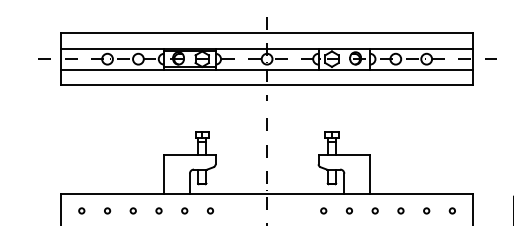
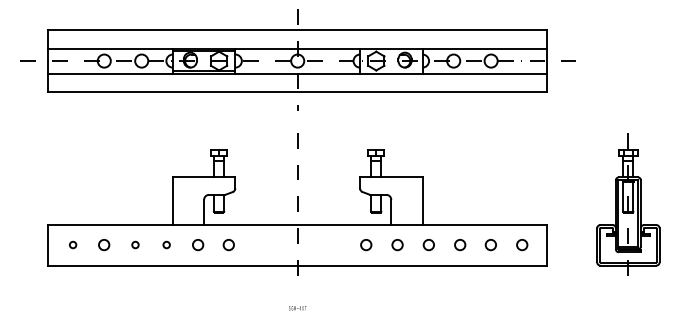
circle: (107, 210) -> (104, 244), size x1.6
circle: (184, 210) -> (197, 244), size x1.6
circle: (210, 210) -> (229, 244), size x1.6
circle: (323, 210) -> (366, 244), size x1.6
circle: (349, 210) -> (397, 244), size x1.6
circle: (375, 210) -> (428, 244), size x1.6
circle: (400, 210) -> (459, 244), size x1.6
circle: (426, 210) -> (491, 244), size x1.6
circle: (452, 210) -> (522, 244), size x1.6

